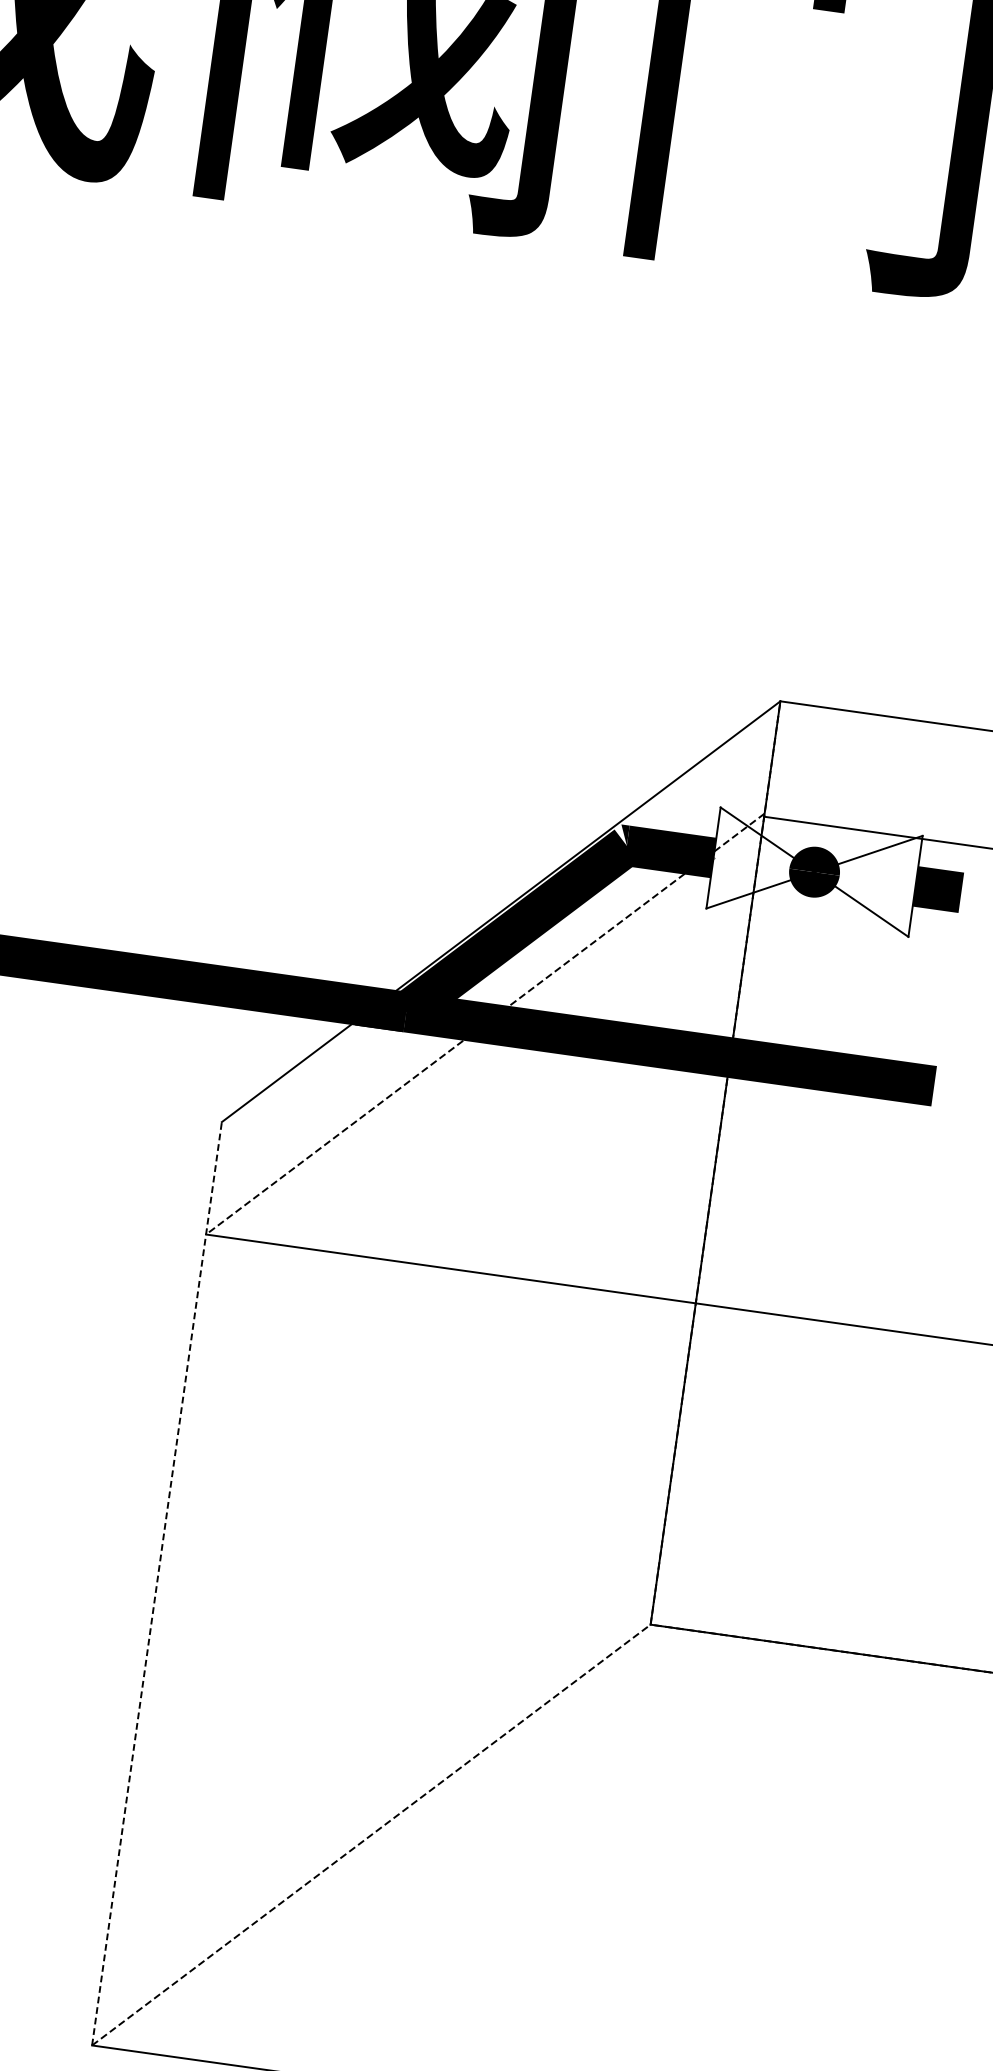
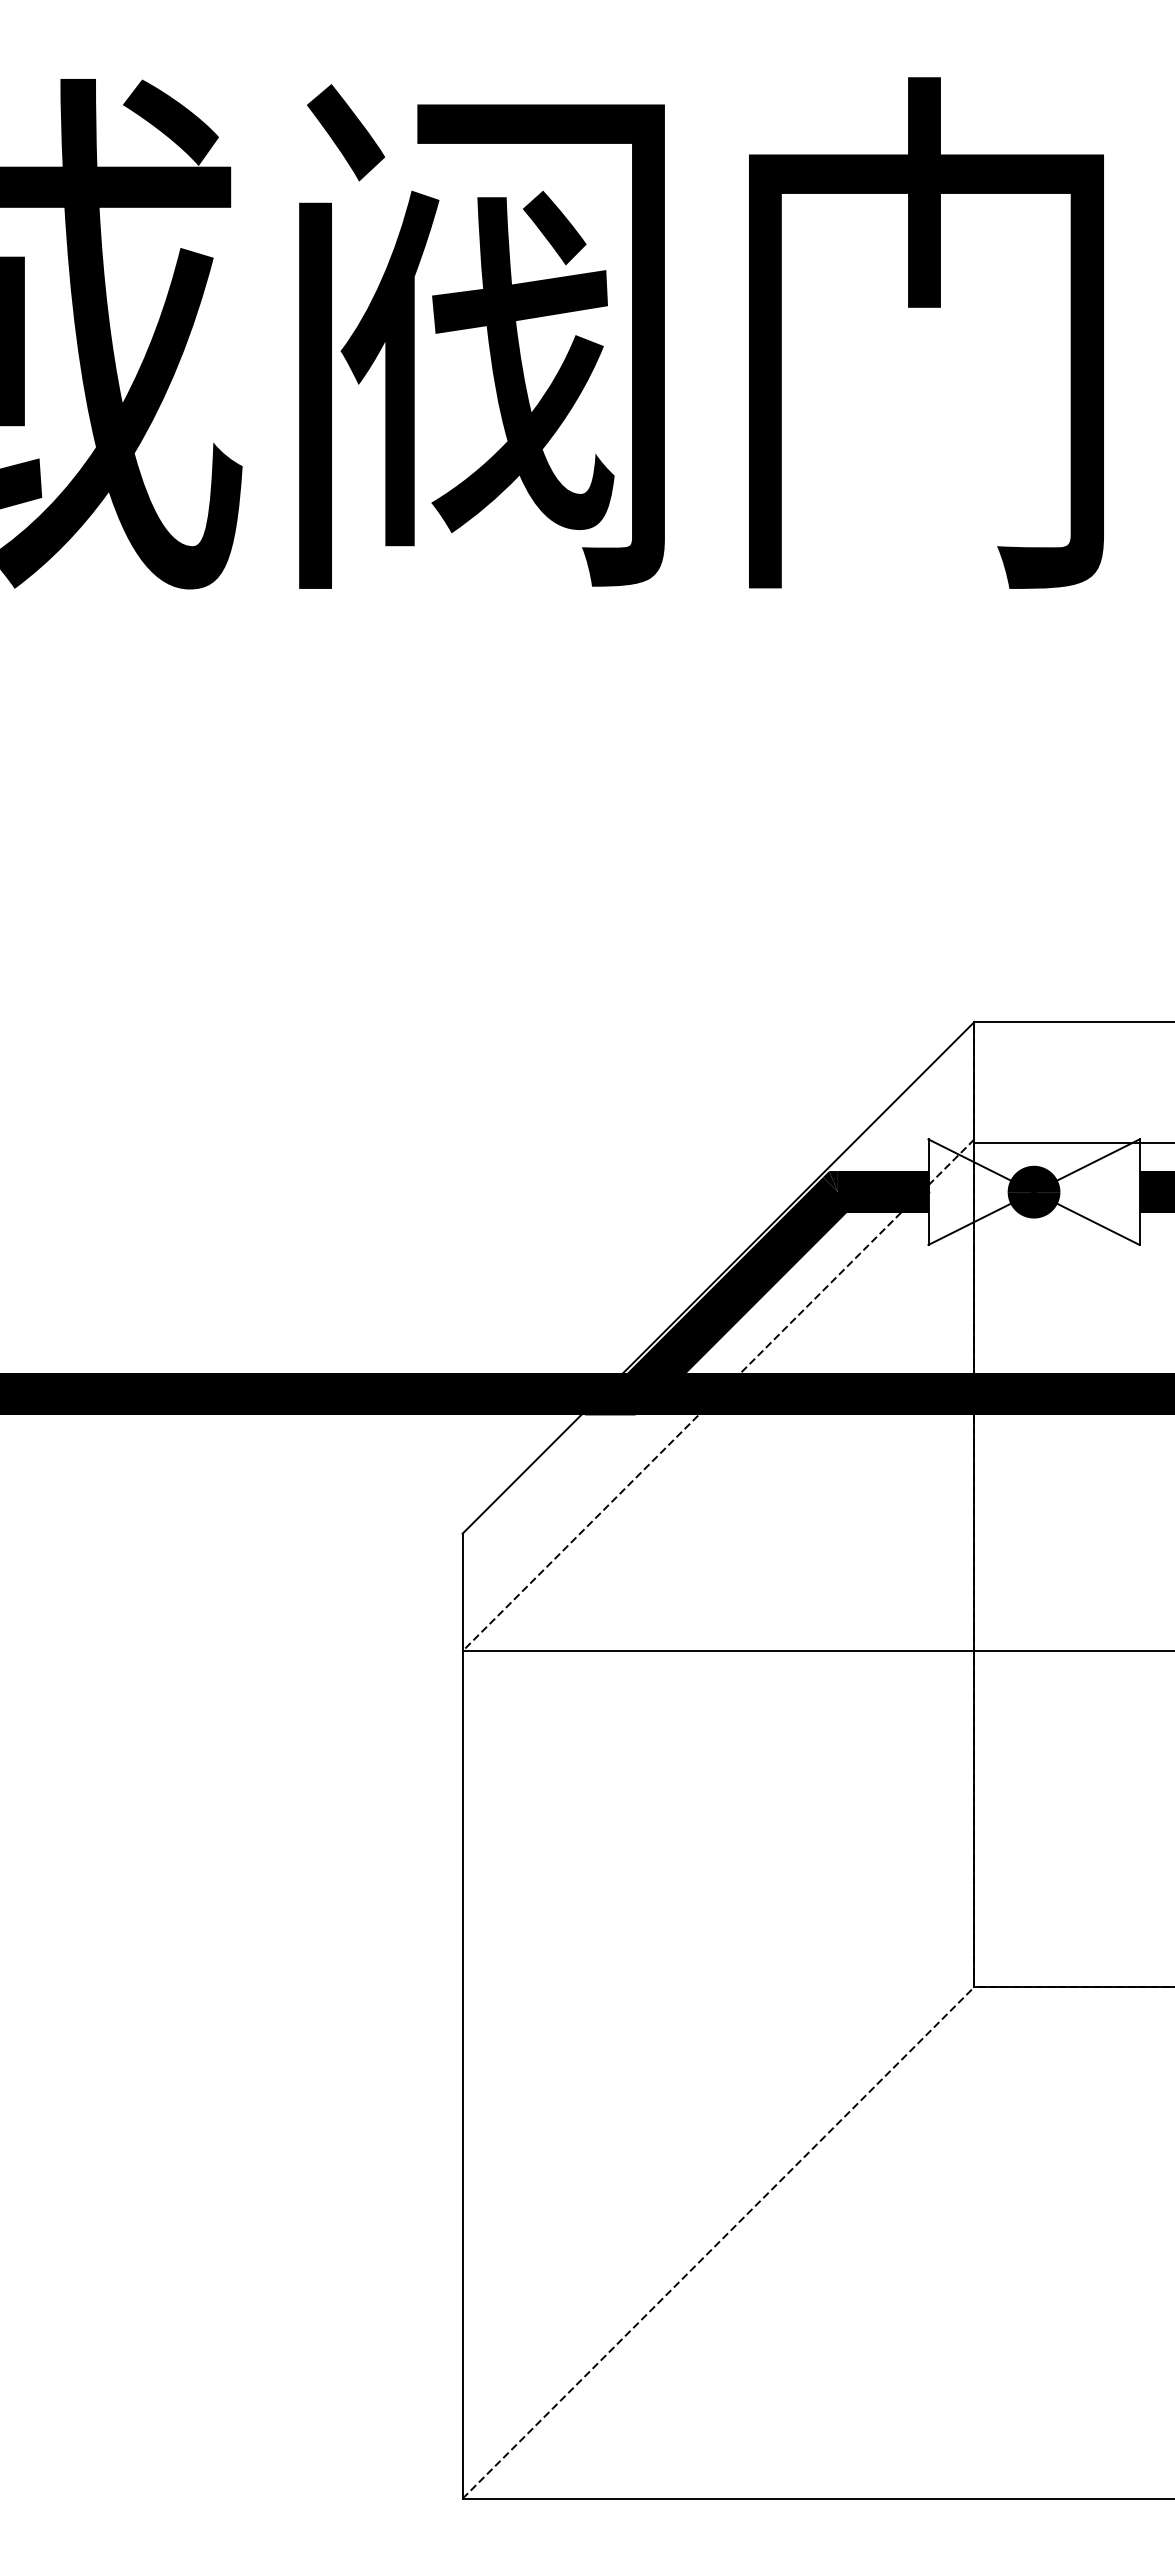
fill: (620, 834) -> (829, 1181), added
line: (156, 1584) -> (462, 2016), dashed -> solid

